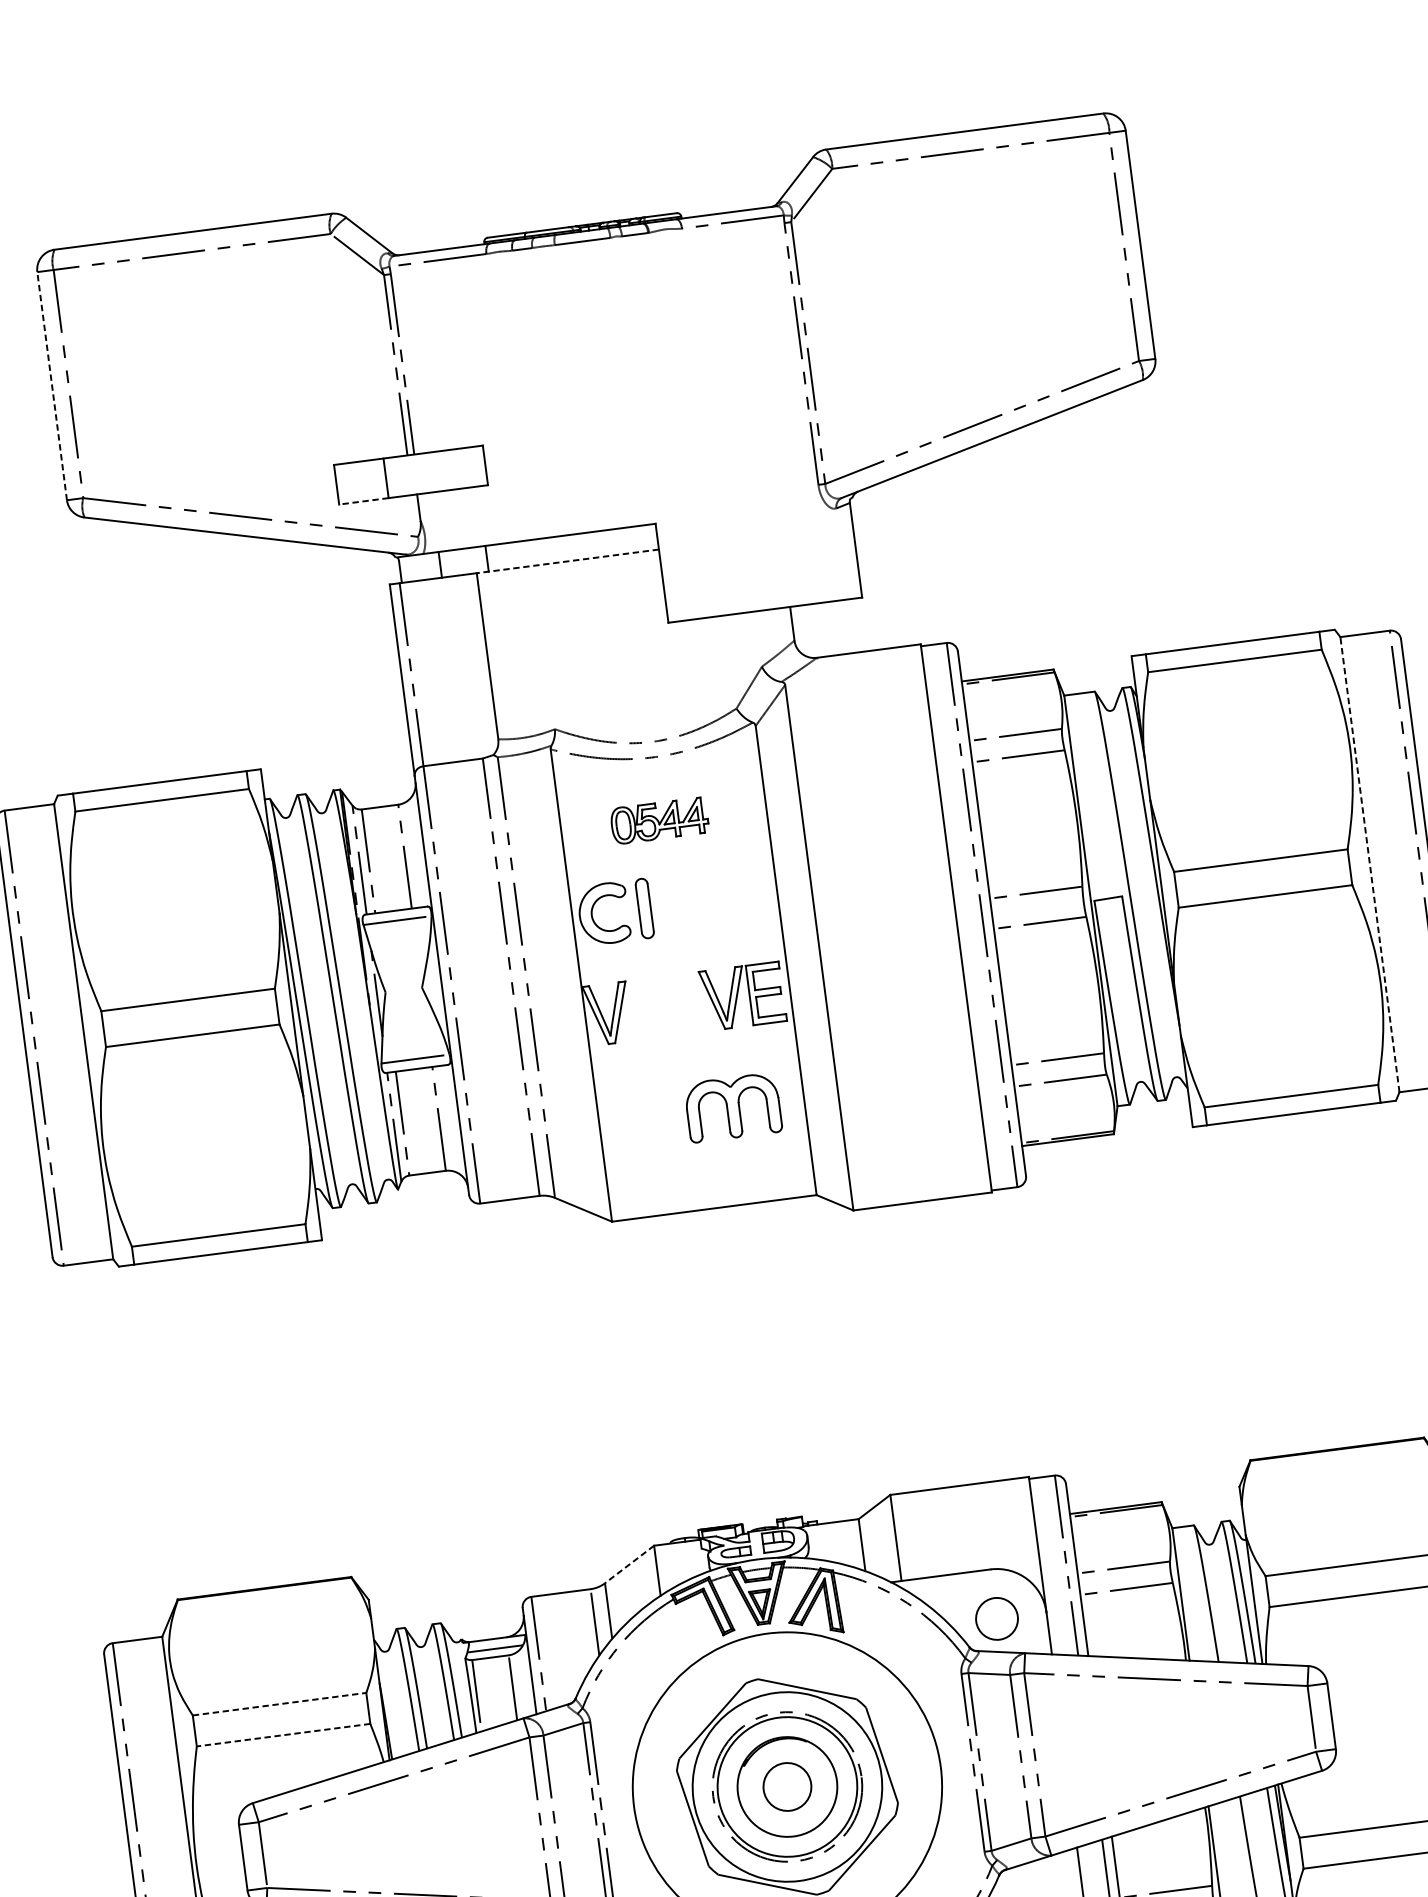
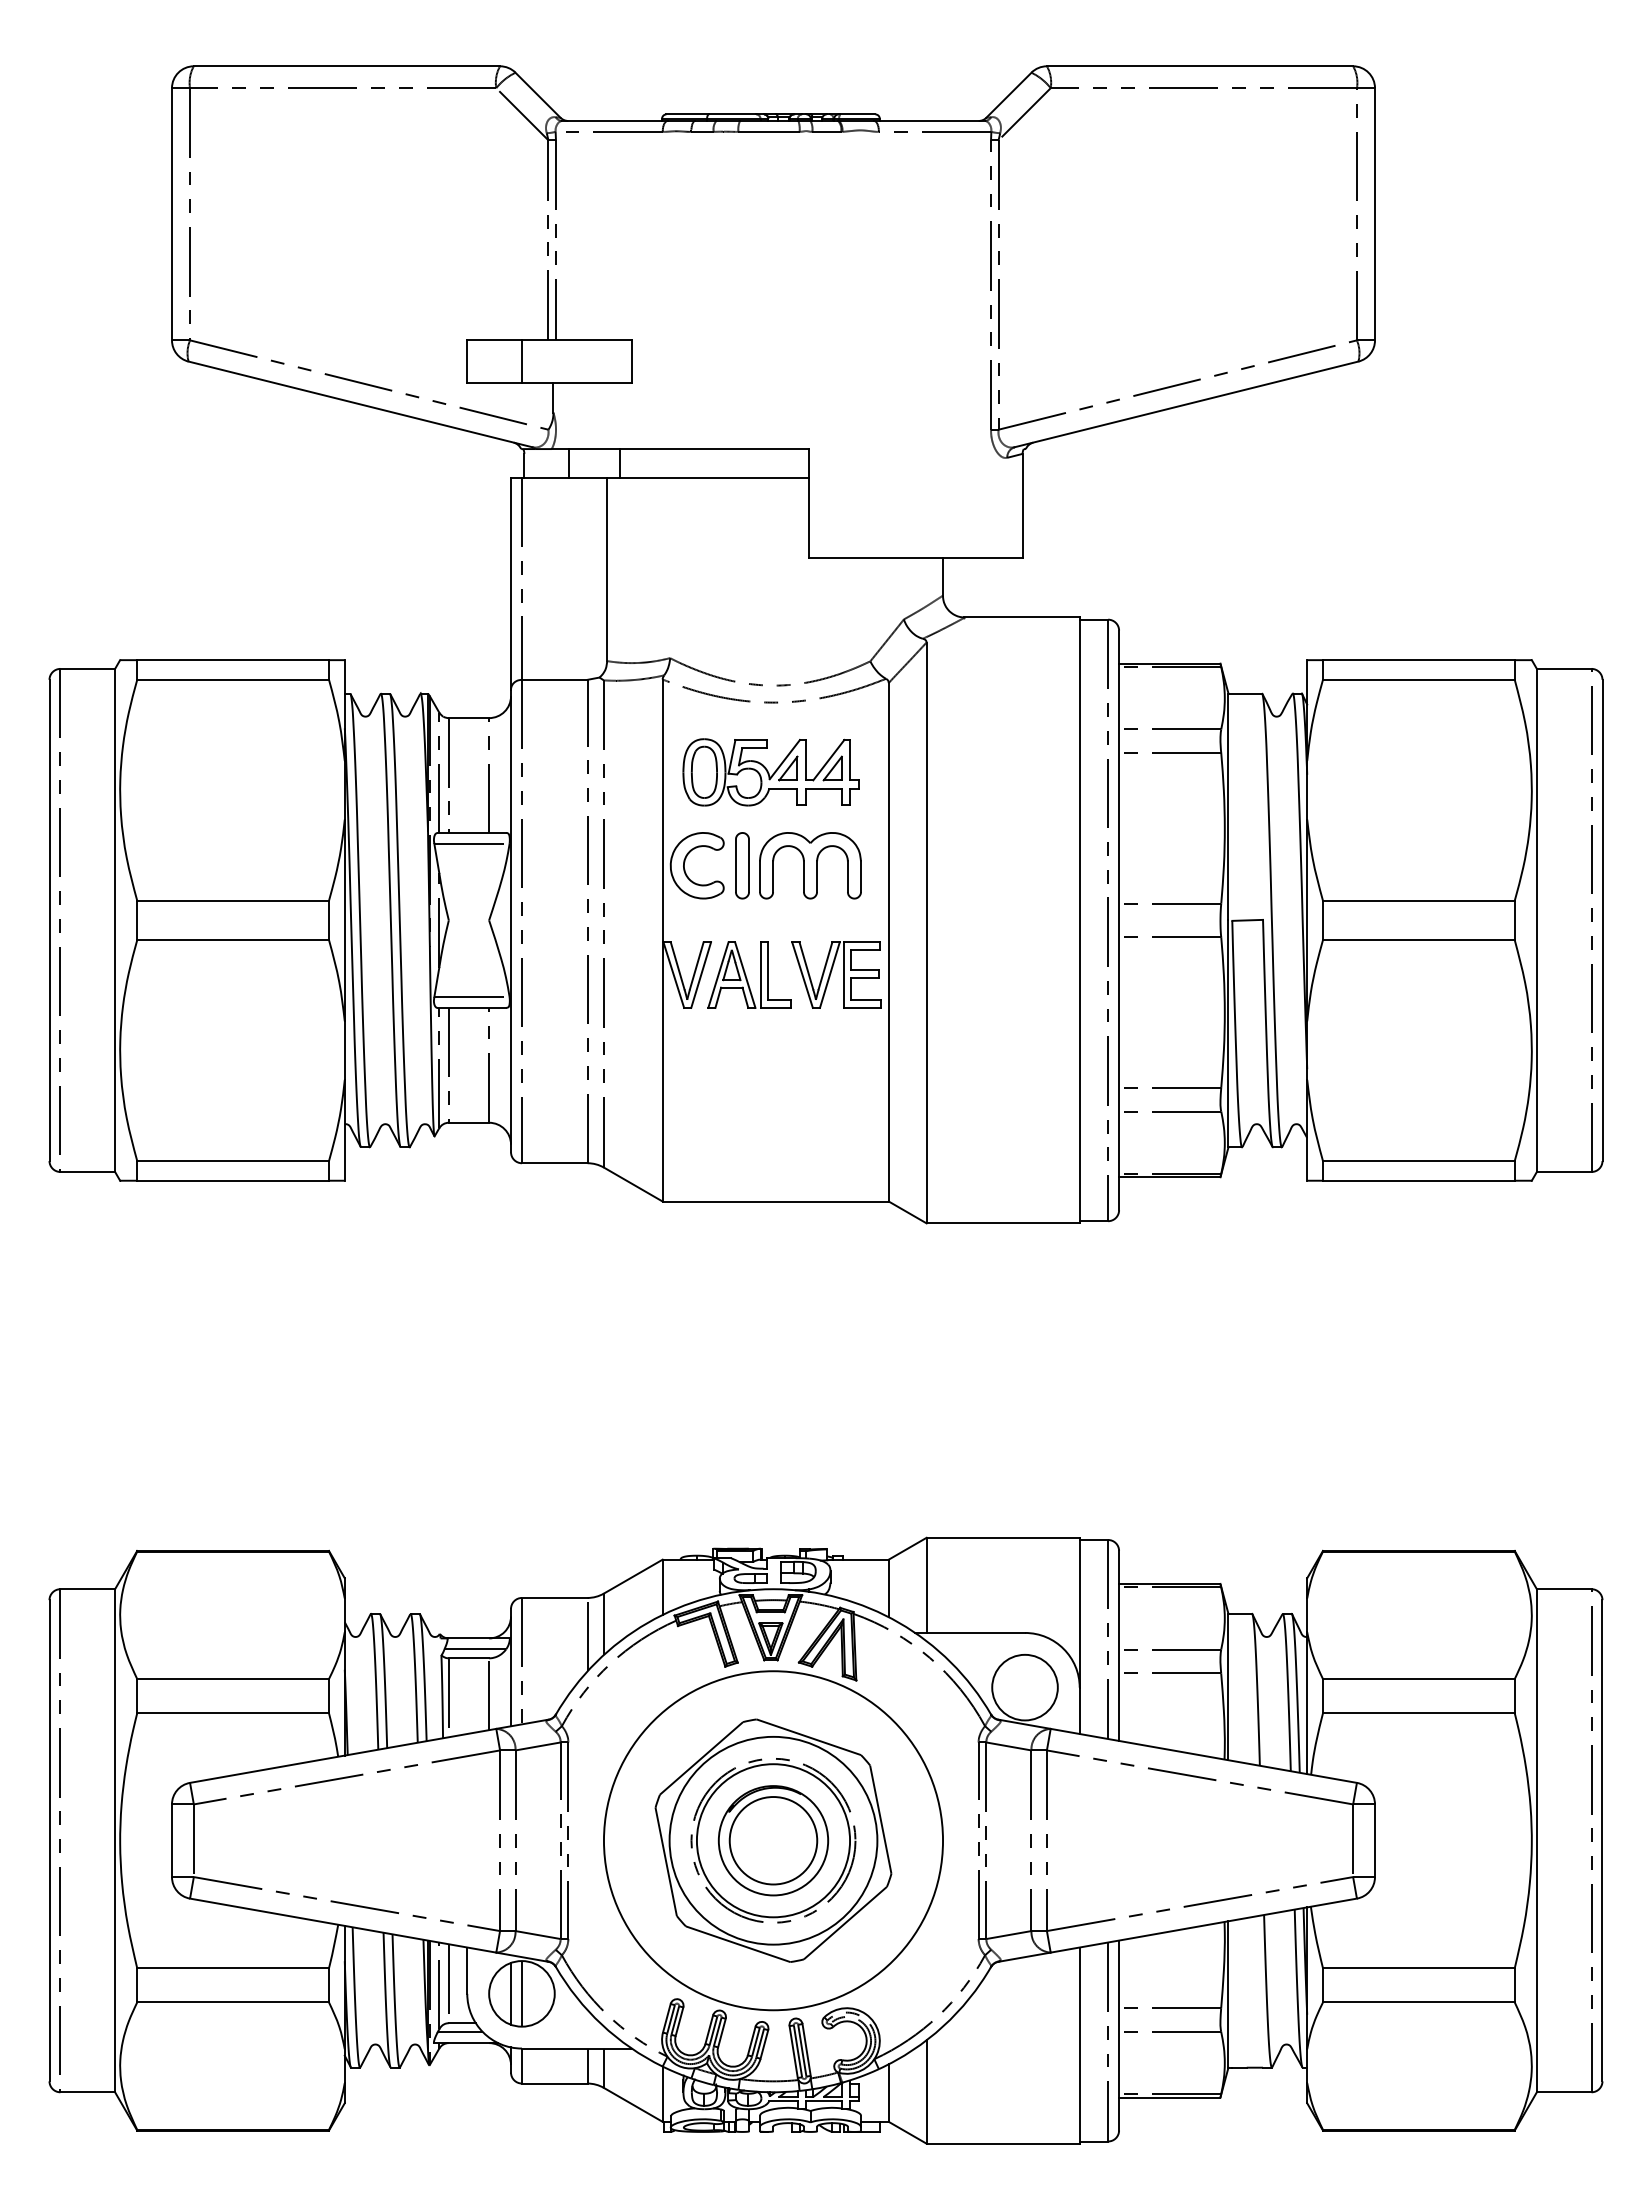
line: (52, 385) -> (172, 213), dashed -> solid
line: (363, 501) -> (494, 383), dashed -> solid
line: (567, 561) -> (707, 477), dashed -> solid
part: (659, 820) -> (770, 772), size x1.67
line: (1369, 864) -> (1536, 920), dashed -> solid
part: (663, 1006) -> (749, 974), added
part: (733, 1107) -> (810, 865), moved
line: (629, 1564) -> (633, 1576), dashed -> solid
circle: (996, 1618) -> (1024, 1687), size x1.43
line: (279, 1704) -> (233, 1679), dashed -> solid
line: (283, 1735) -> (233, 1713), dashed -> solid
circle: (787, 1786) -> (773, 1840), size x1.67

